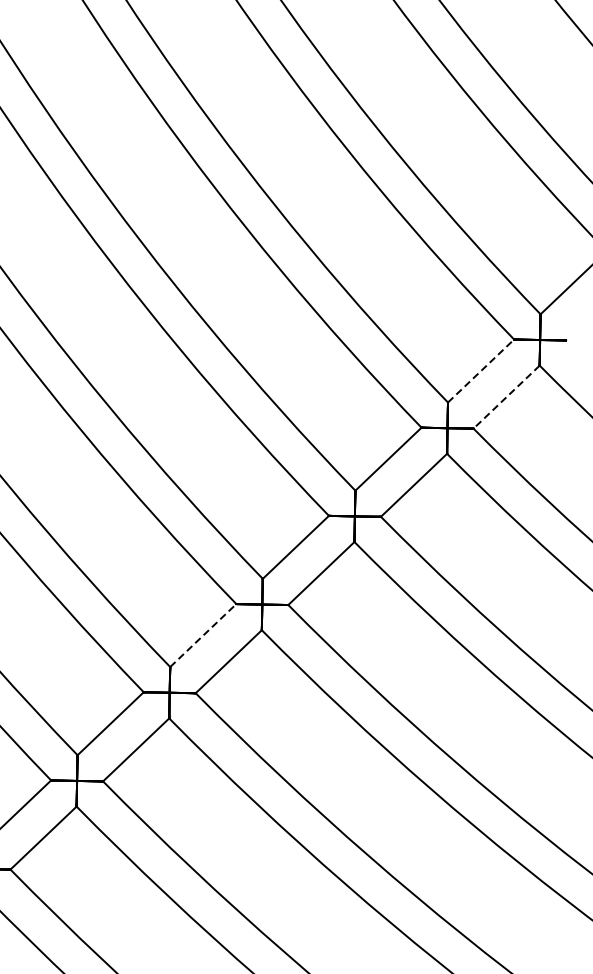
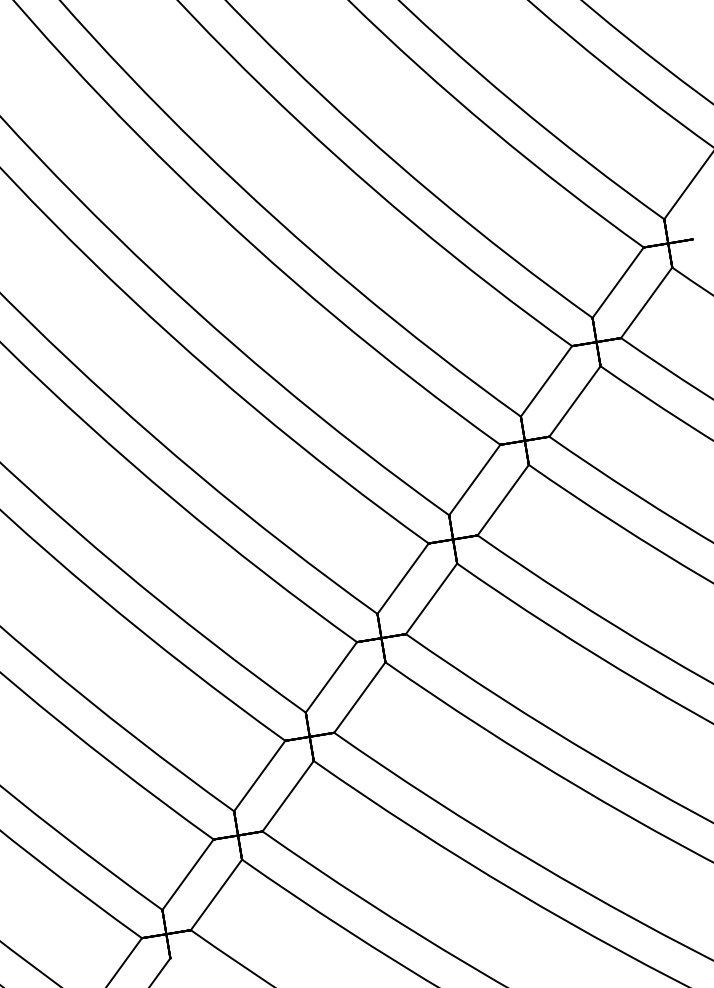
line: (481, 370) -> (618, 282), dashed -> solid
line: (506, 396) -> (646, 302), dashed -> solid
line: (203, 635) -> (403, 578), dashed -> solid

